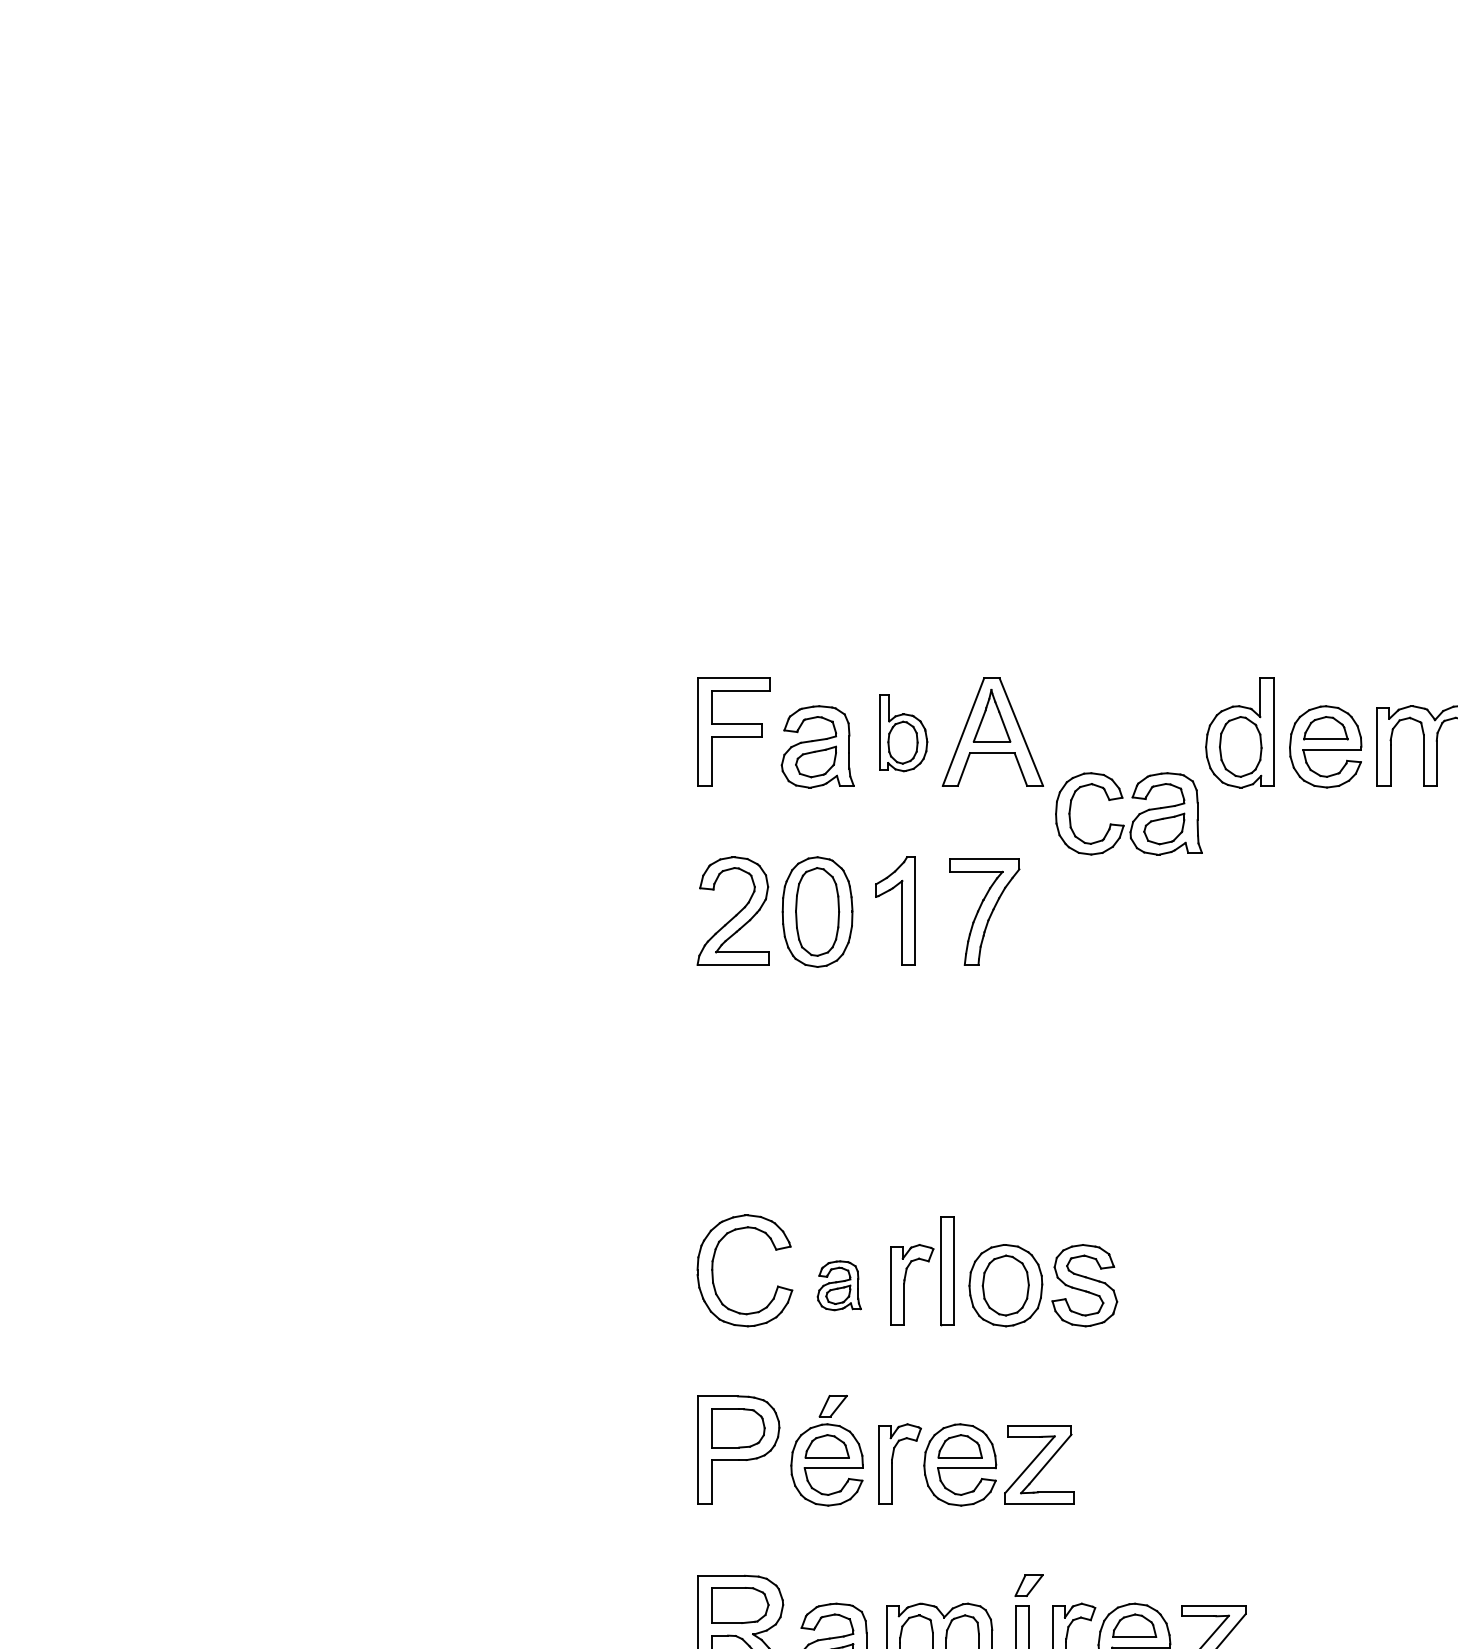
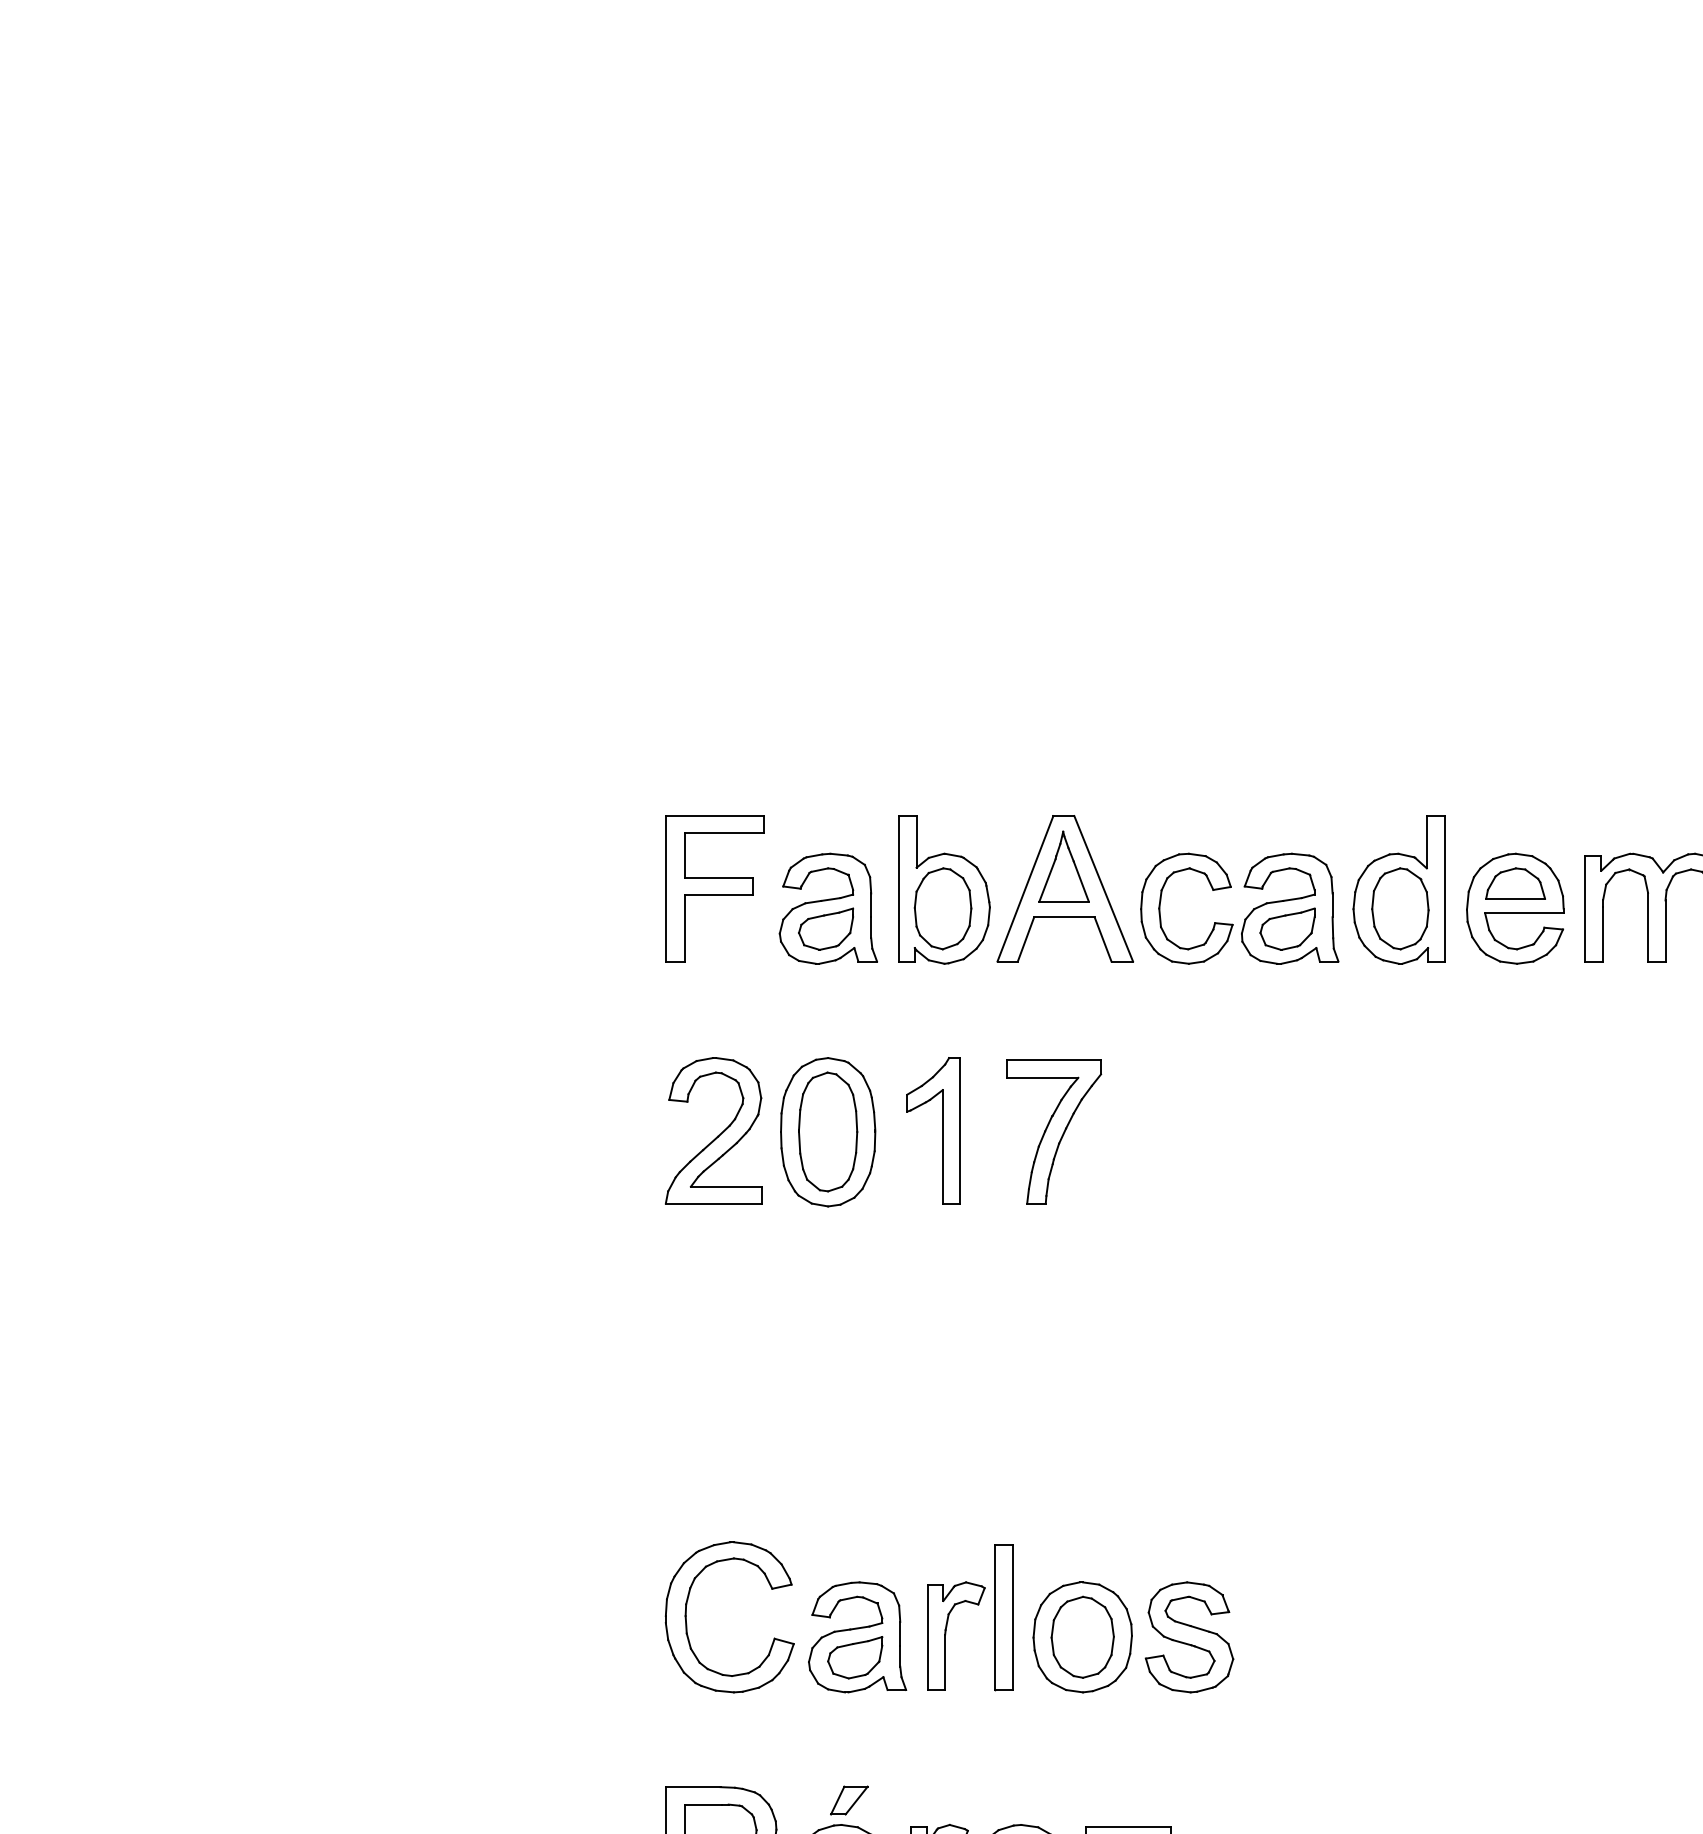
part: (903, 732) -> (944, 889), size x1.43
part: (1134, 818) -> (1247, 915), moved
part: (839, 1285) -> (857, 1637), size x1.67

